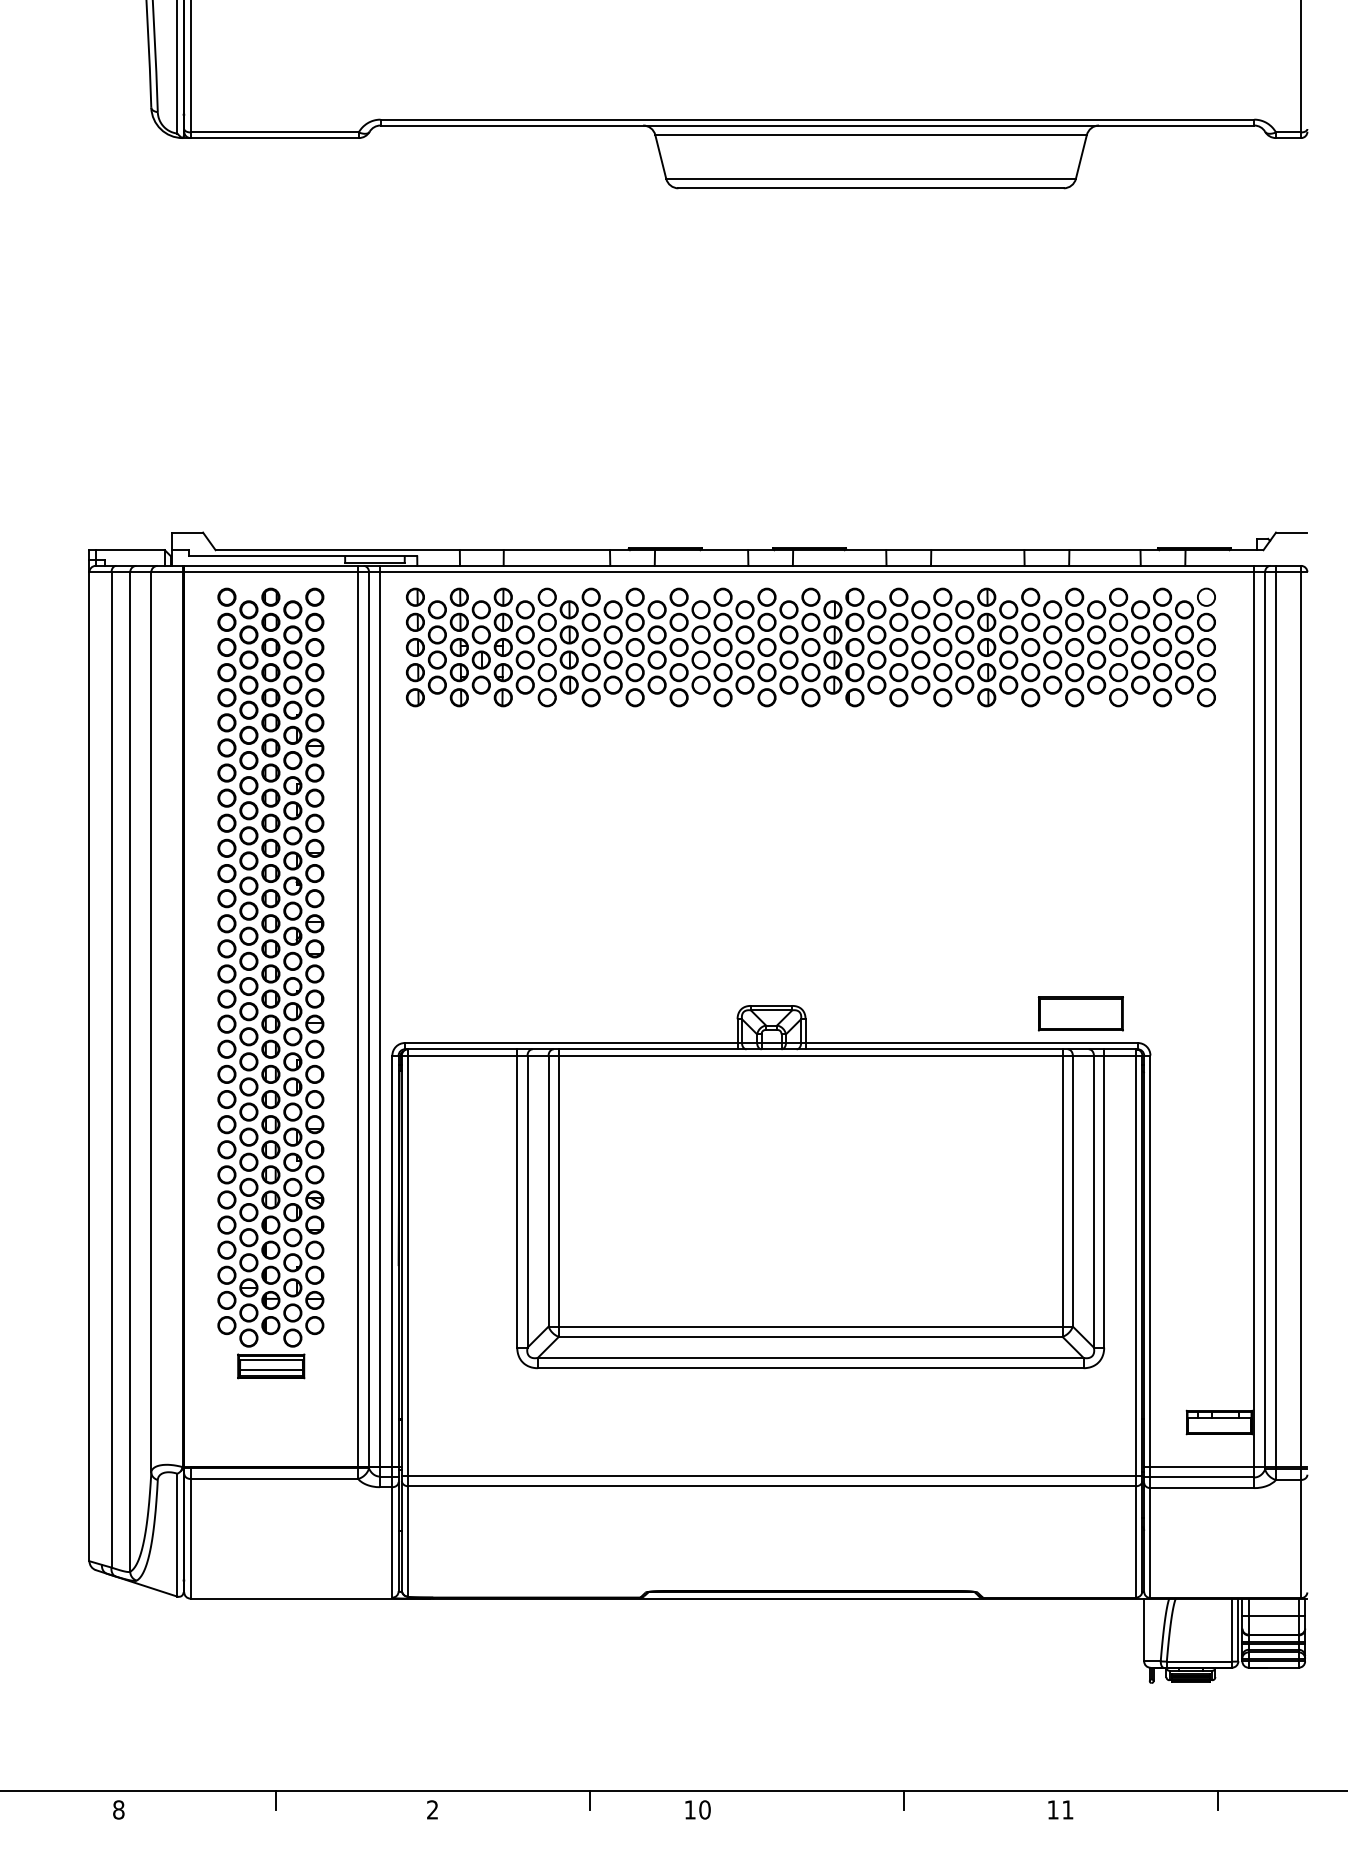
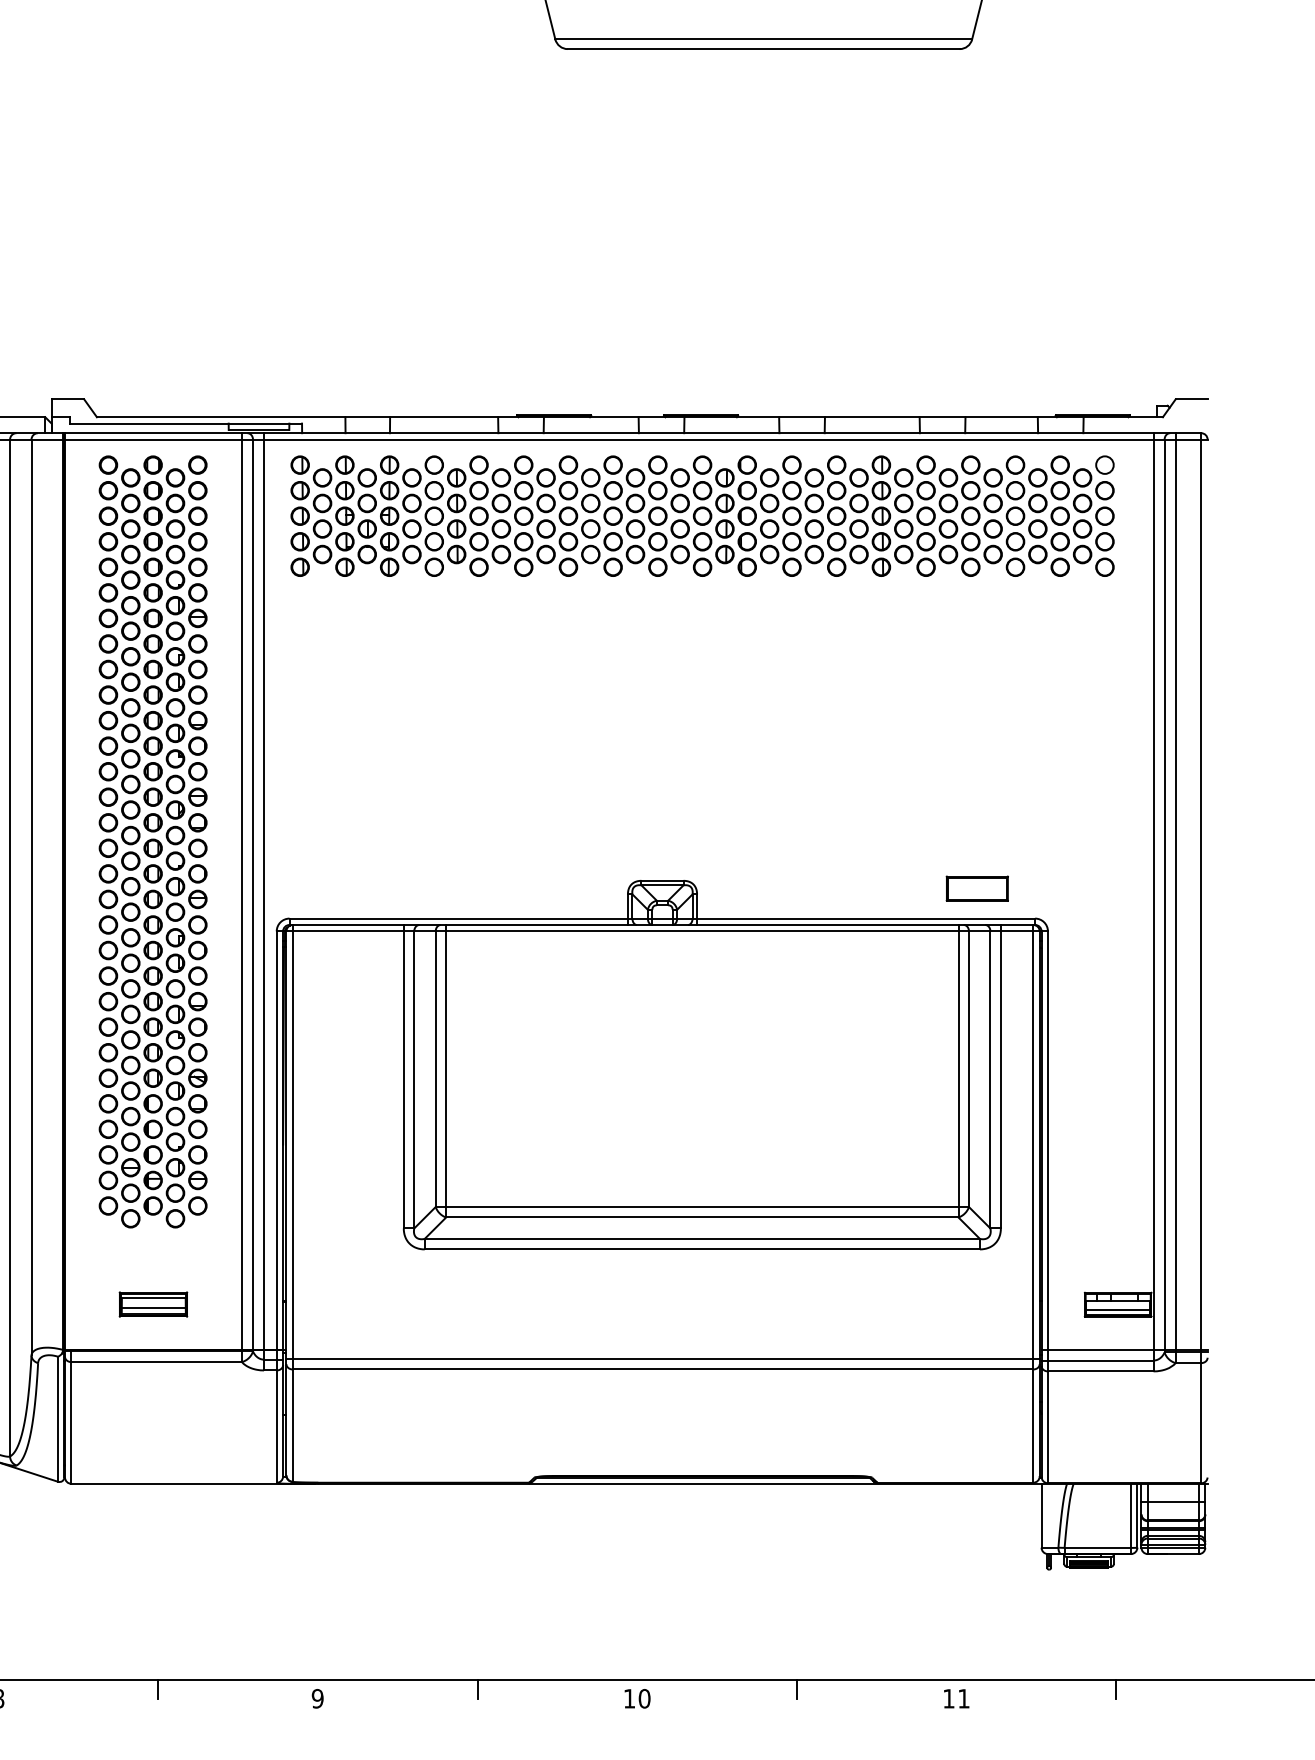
part: (1081, 1013) -> (977, 888), size x0.71
part: (271, 1366) -> (153, 1304), moved
line: (1219, 1427) -> (1118, 1309), added
text: (432, 1809) -> (317, 1698), 2 -> 9
text: (697, 1809) -> (637, 1698), moved

